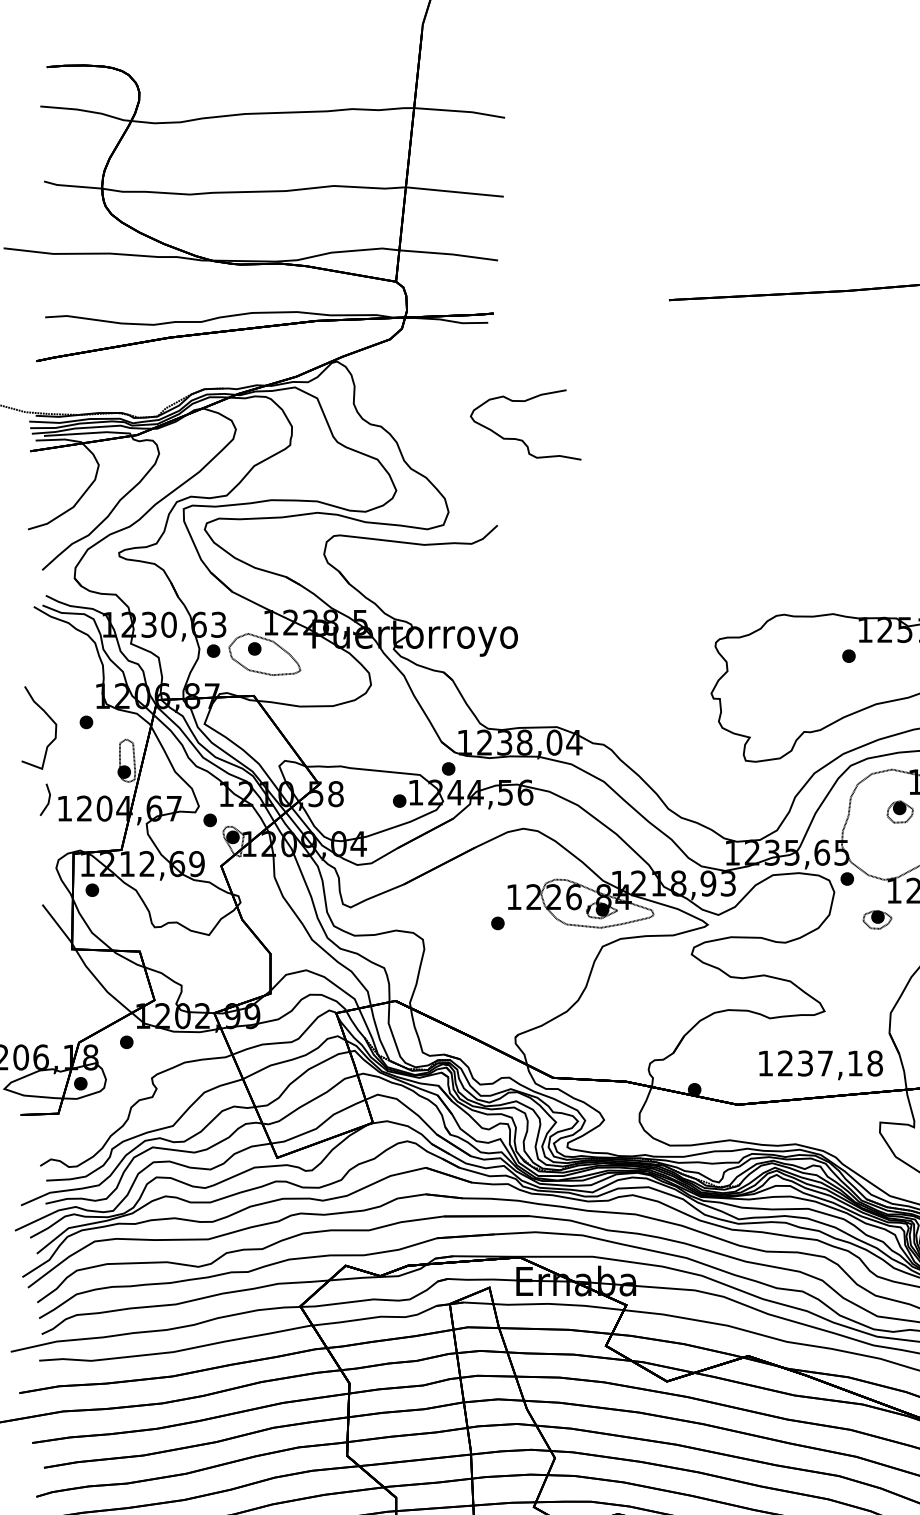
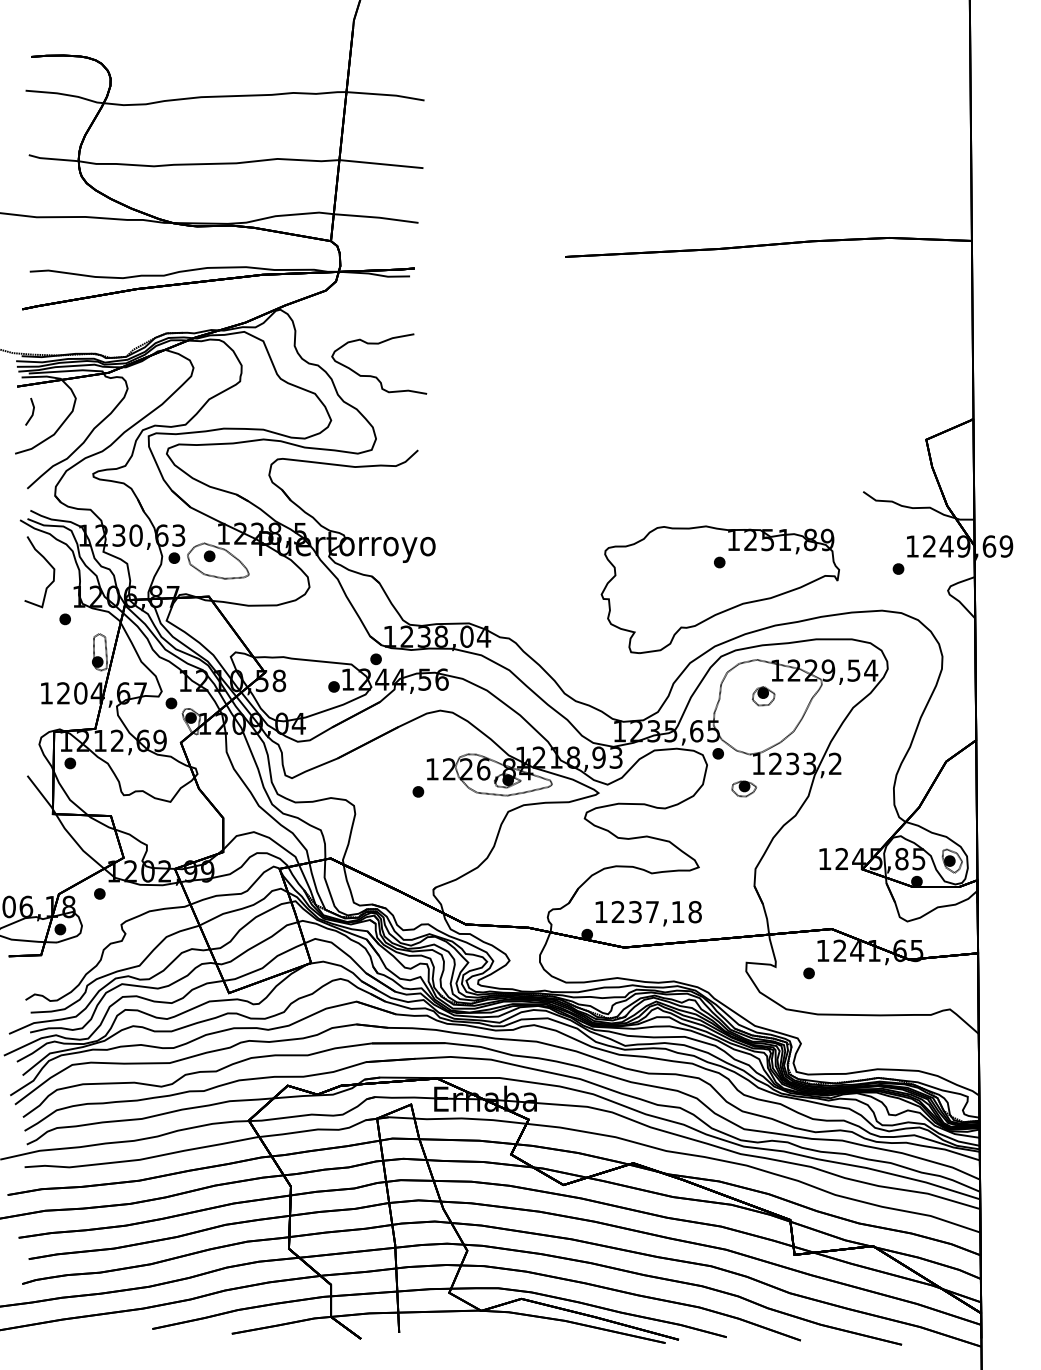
curve: (522, 439) -> (376, 376), moved
curve: (48, 717) -> (47, 563), moved
line: (48, 799) -> (32, 411), moved
text: (820, 1065) -> (648, 913), moved

